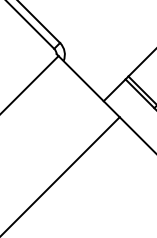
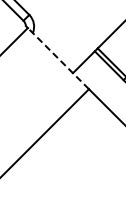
line: (88, 86) -> (57, 58), solid -> dashed

